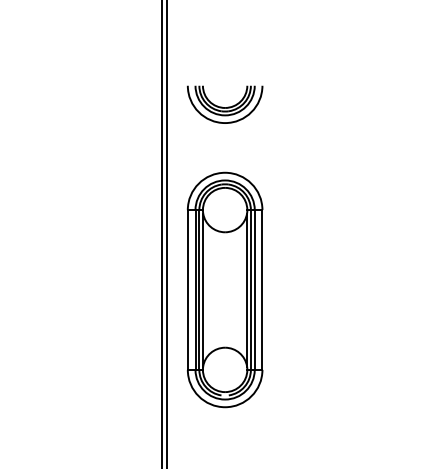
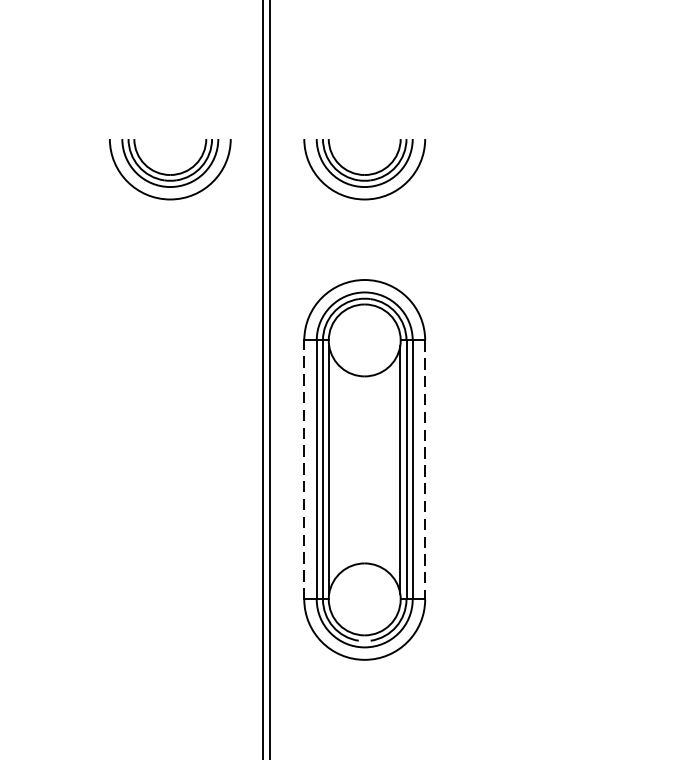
part: (105, 104) -> (170, 169), added
line: (187, 290) -> (303, 470), solid -> dashed
line: (262, 290) -> (425, 470), solid -> dashed

